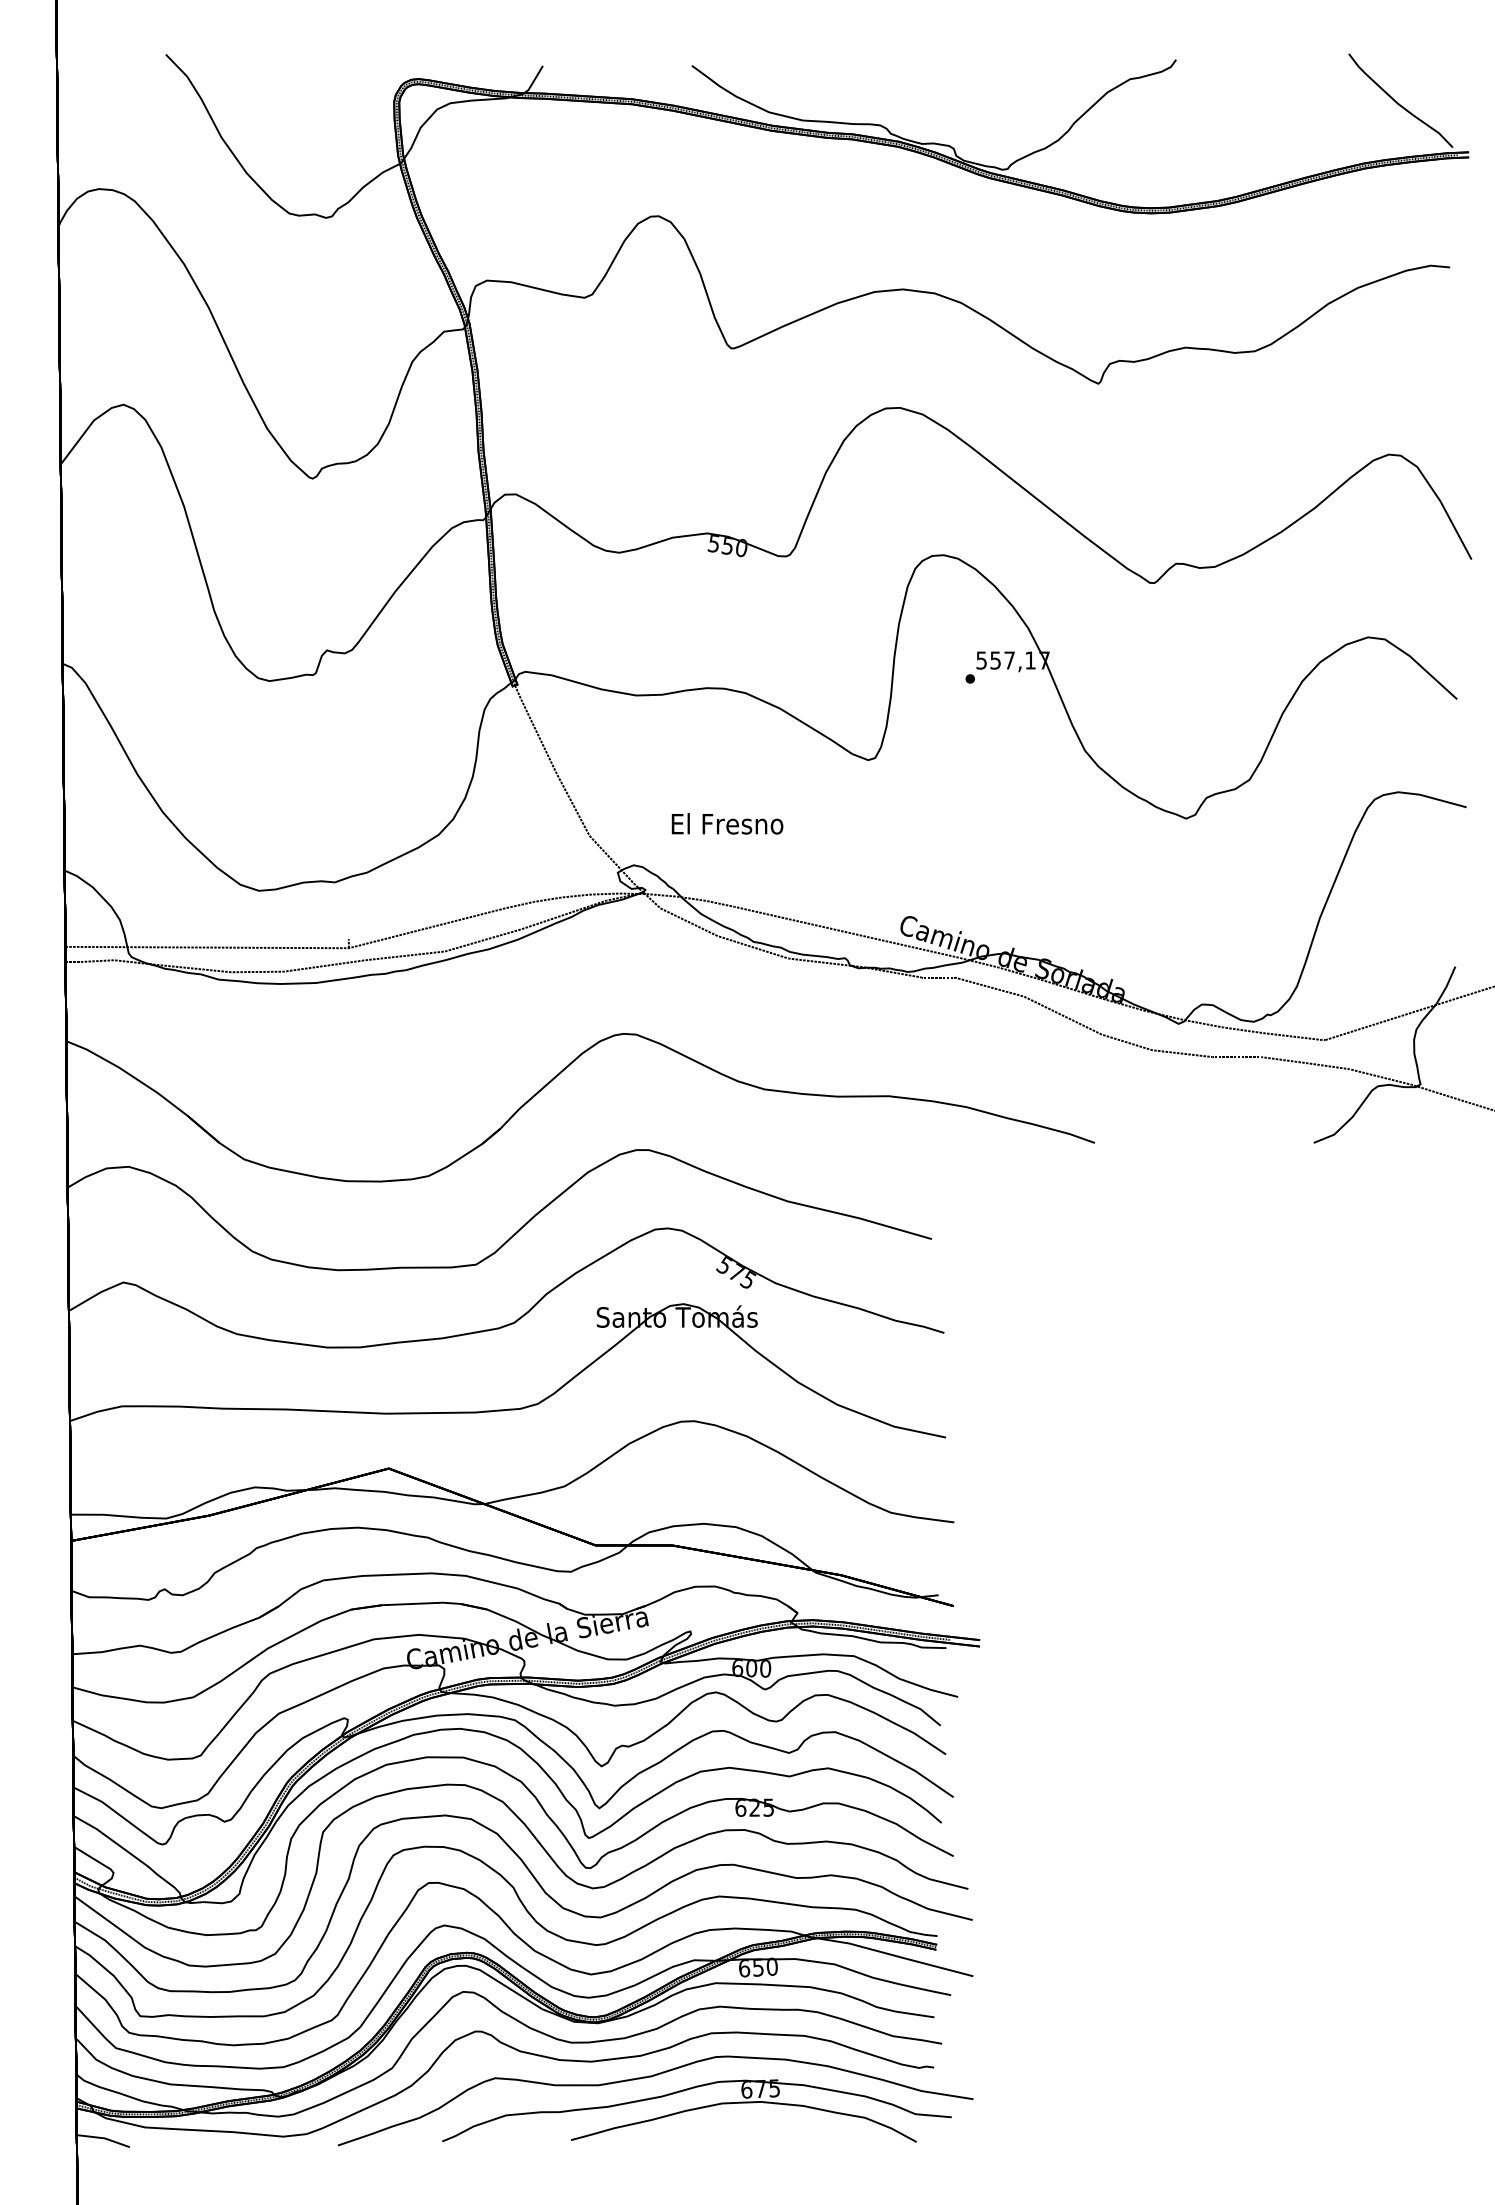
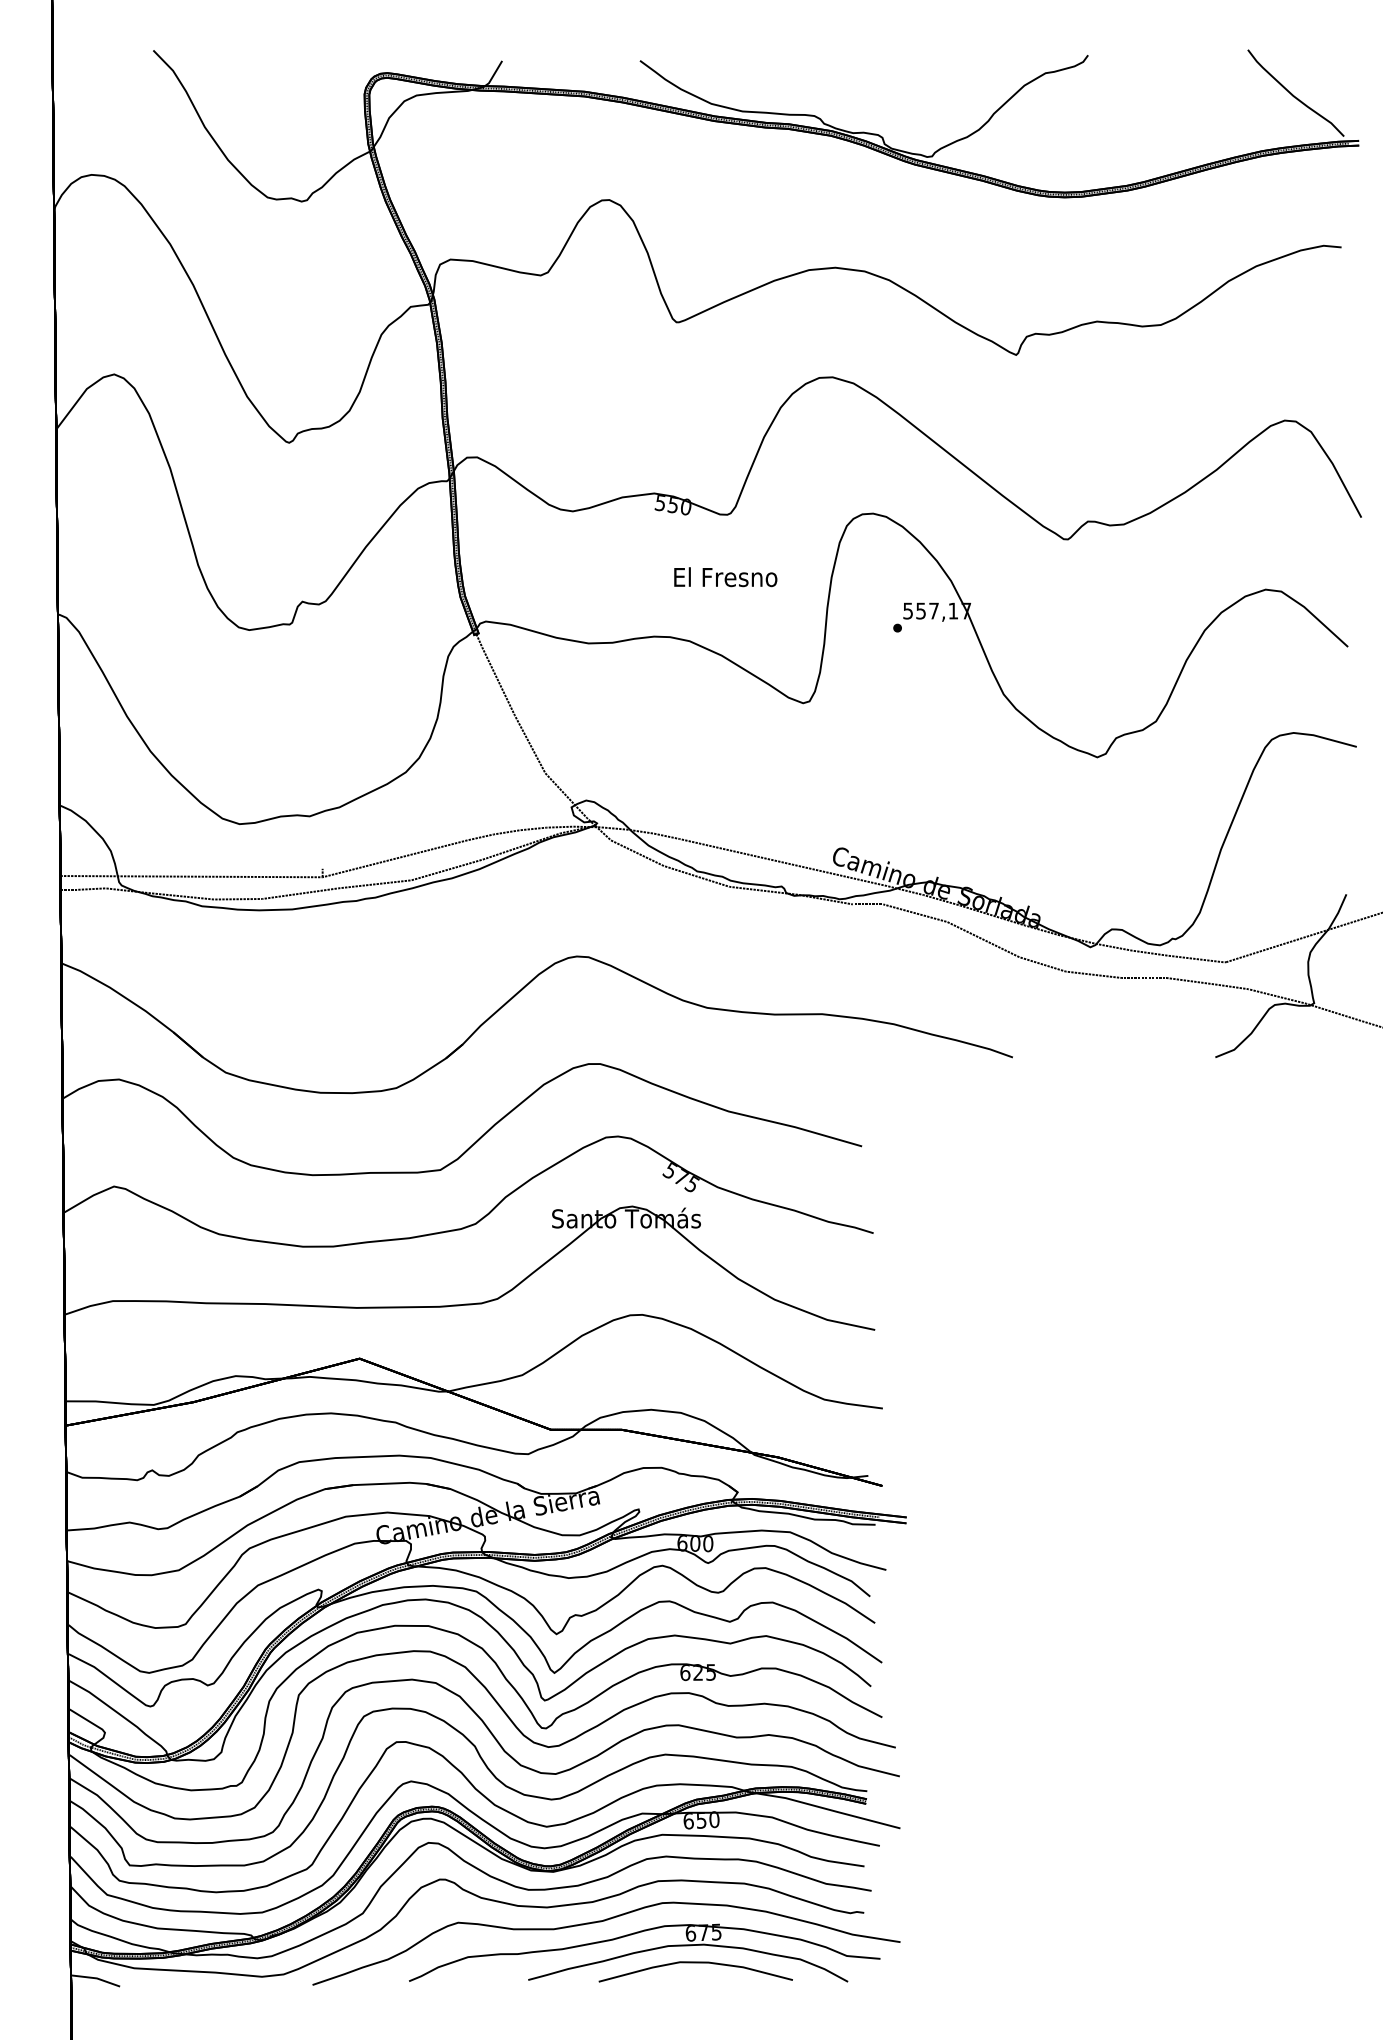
text: (727, 823) -> (725, 576), moved
curve: (755, 2122) -> (698, 1963), added

